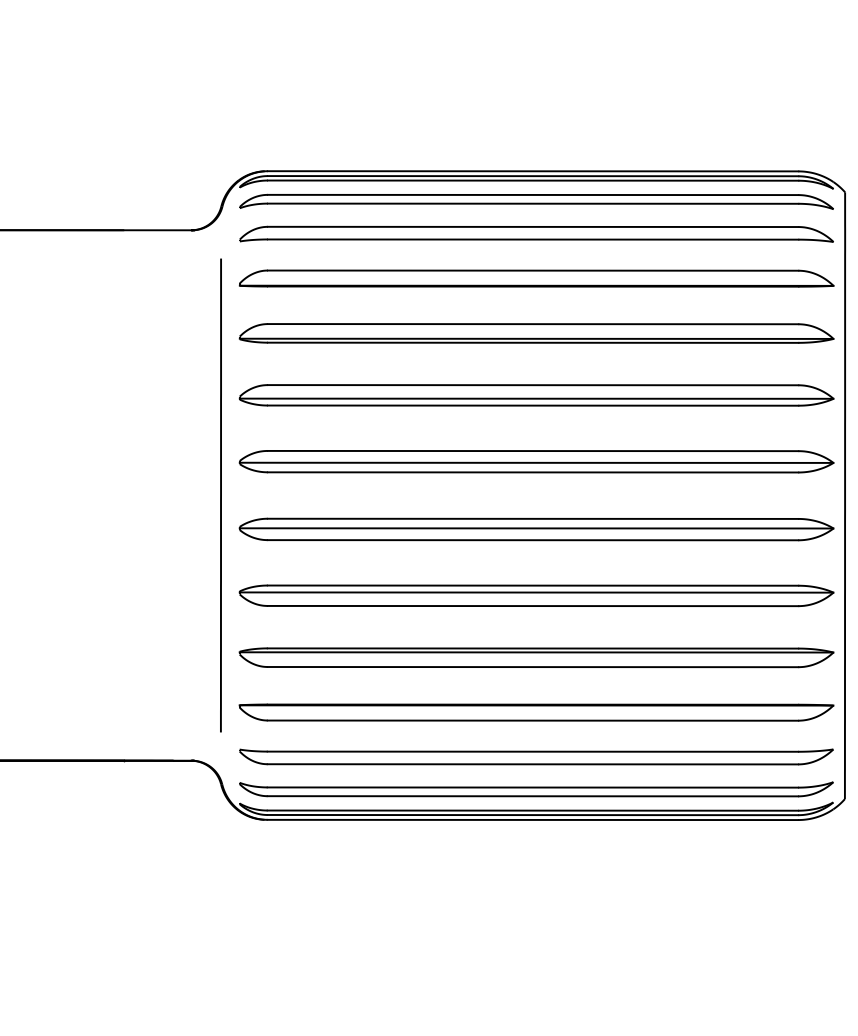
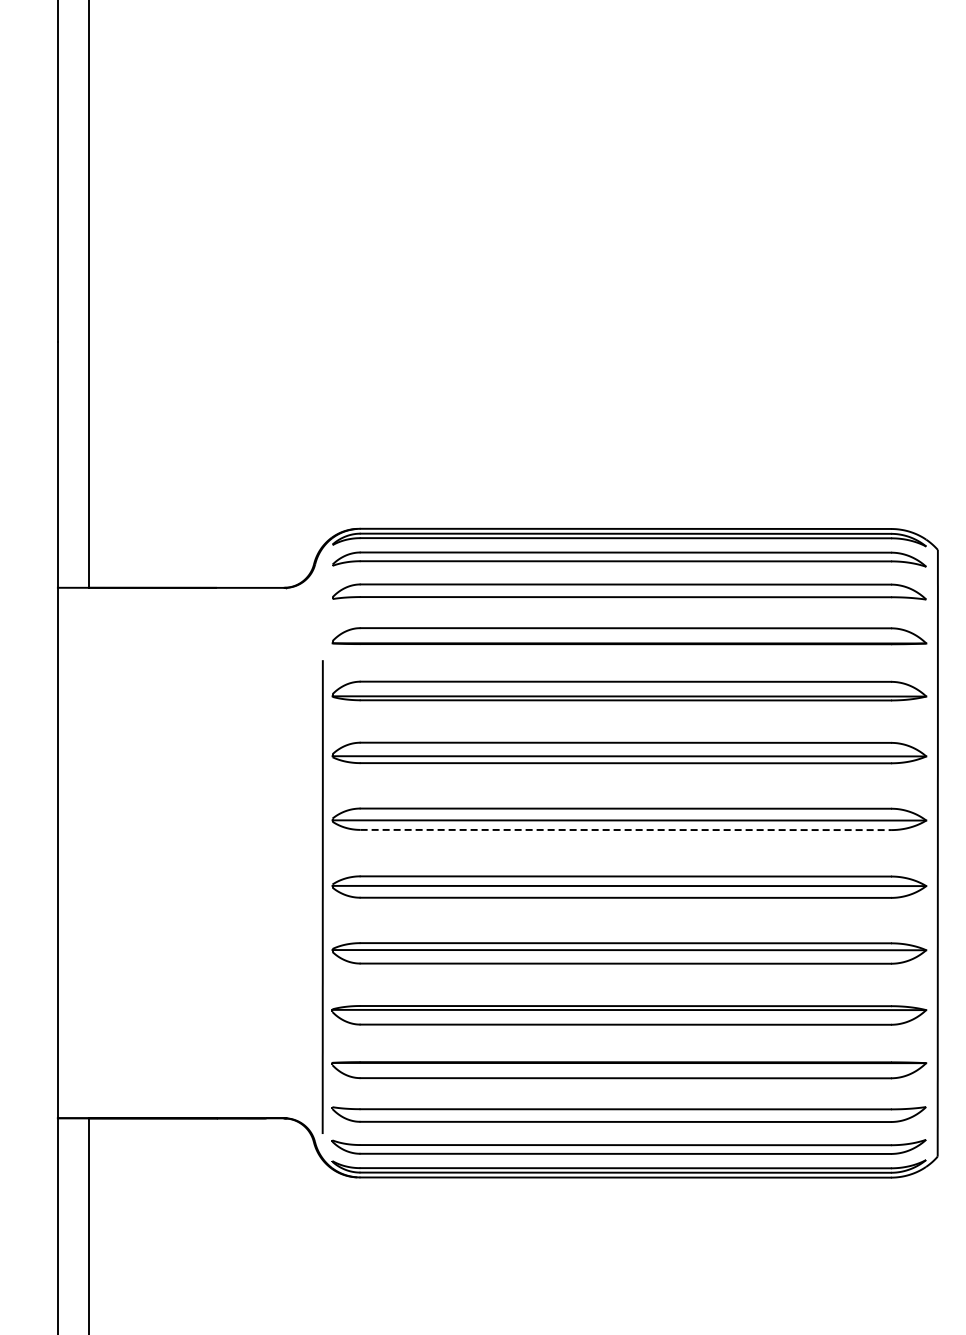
line: (533, 472) -> (626, 830), solid -> dashed
line: (220, 494) -> (322, 896), moved

